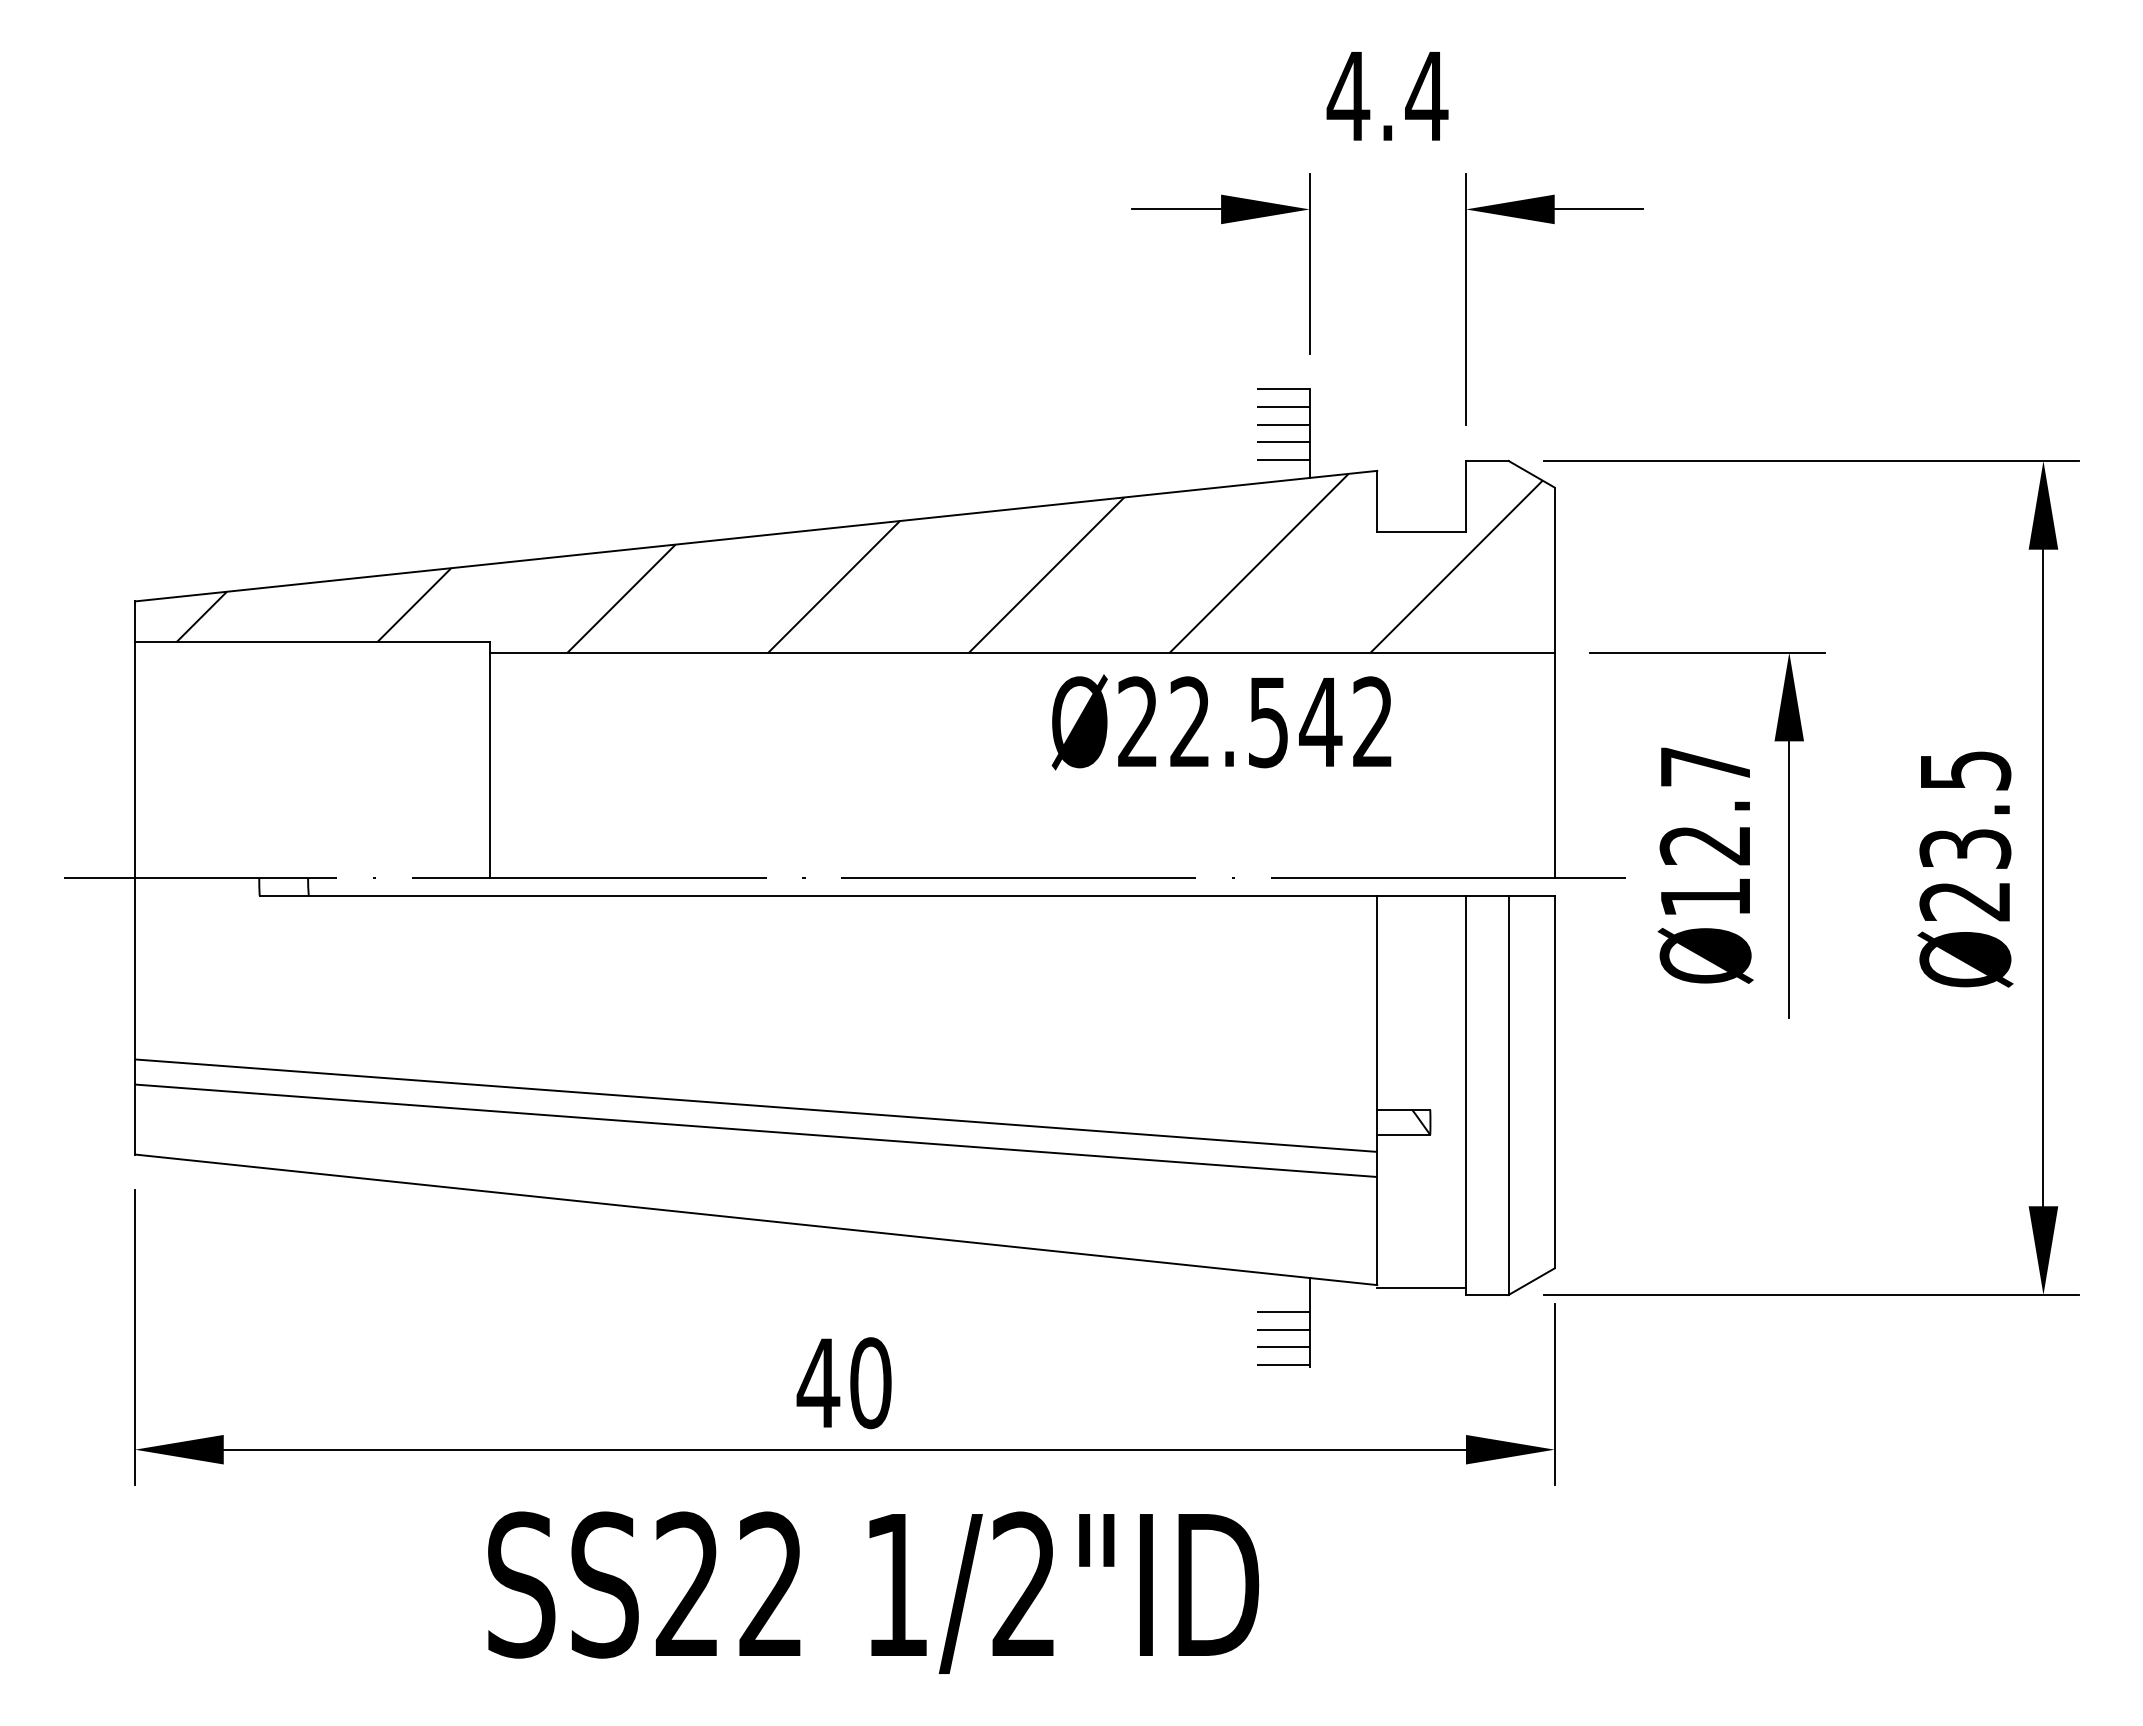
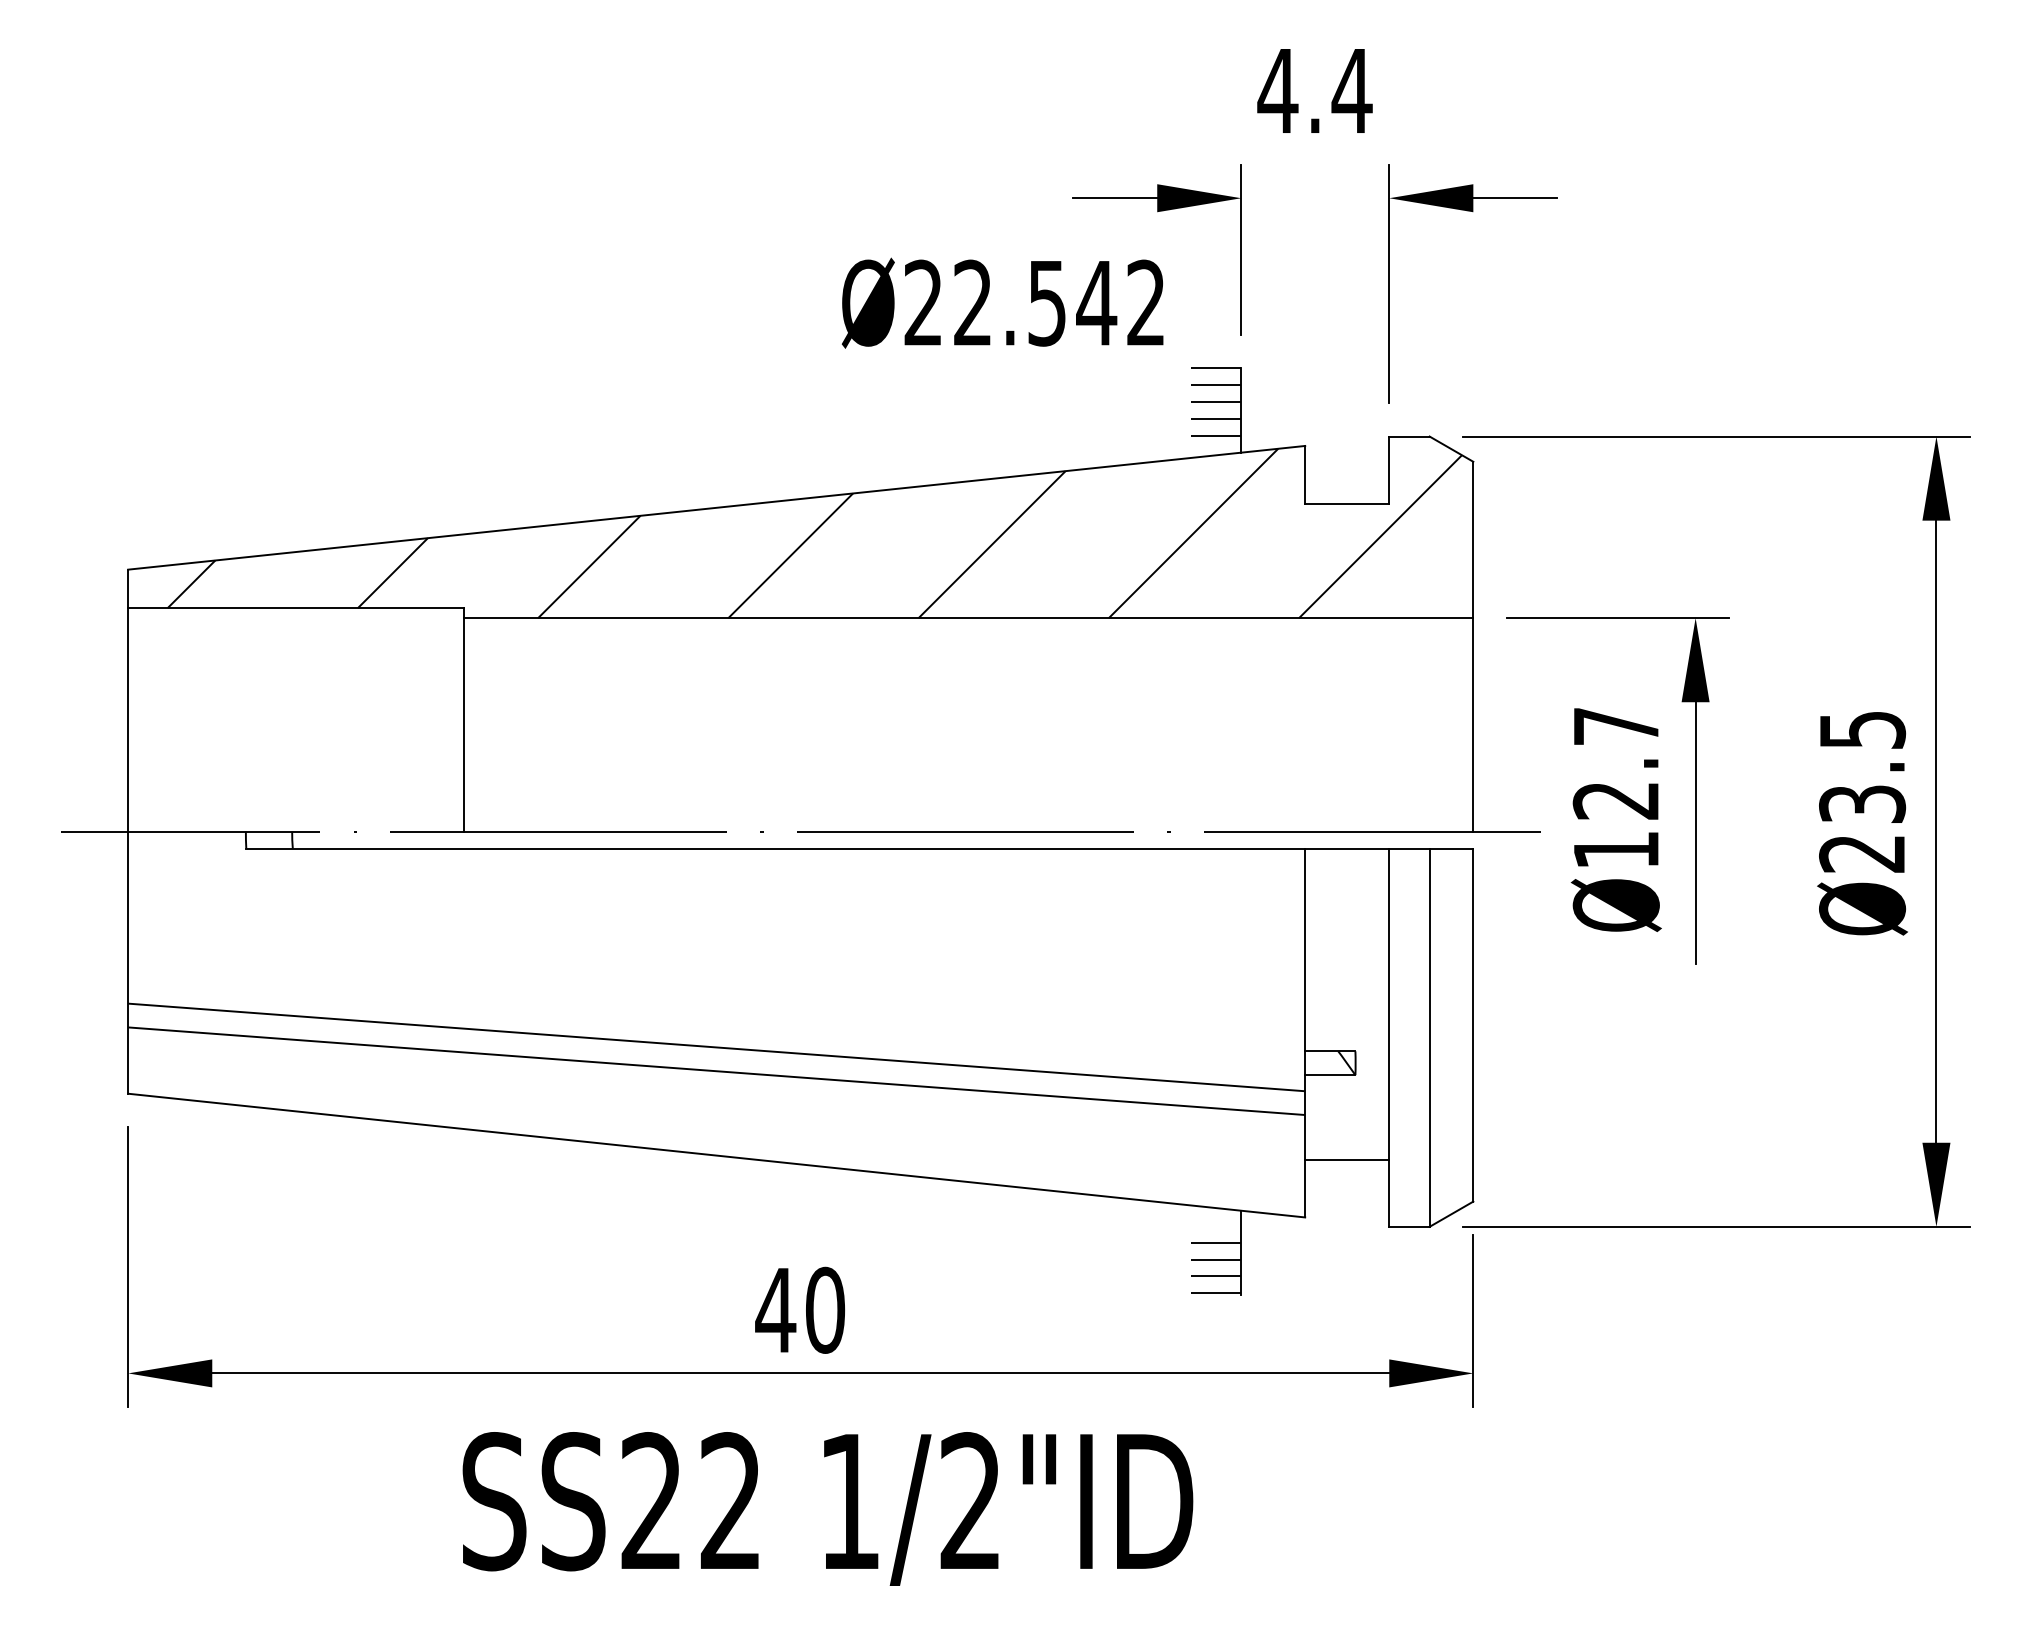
text: (1221, 721) -> (1002, 302), moved
line: (1421, 1288) -> (1347, 1159), moved

